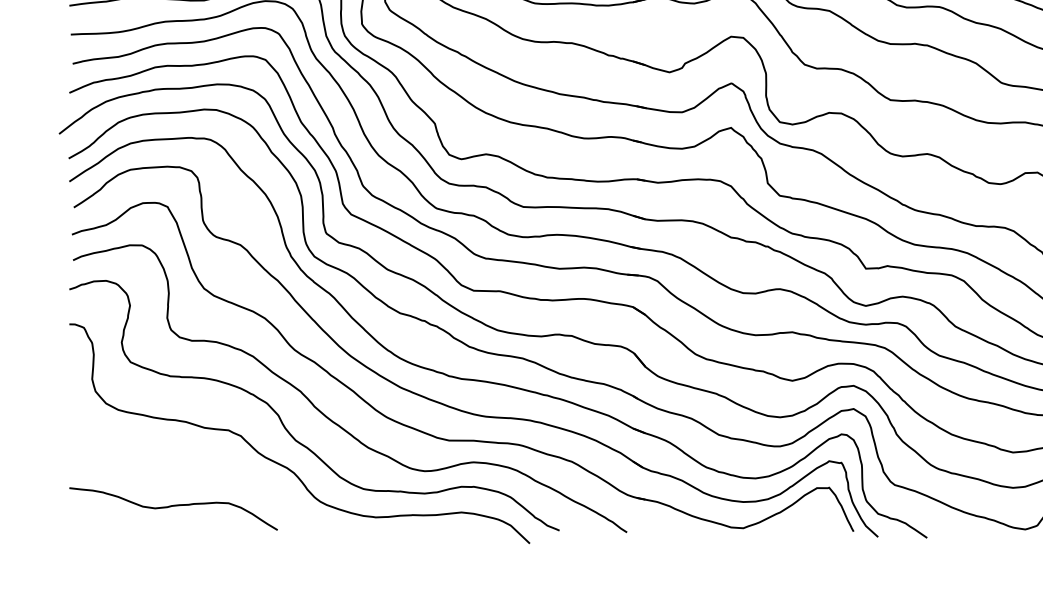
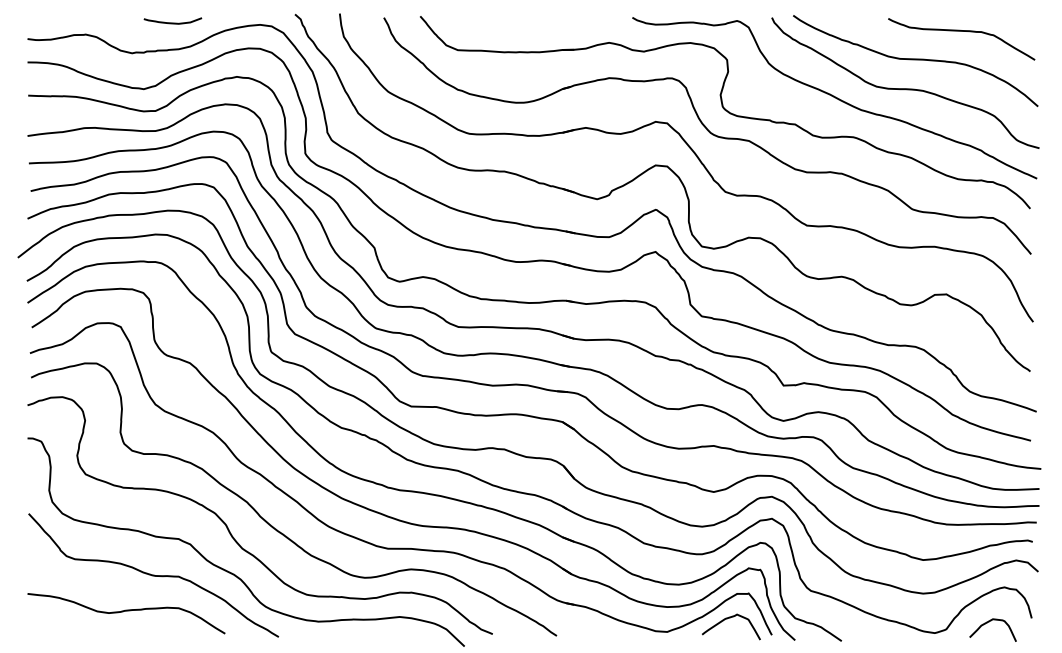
curve: (202, 468) -> (153, 575), added
curve: (810, 514) -> (730, 618), added

